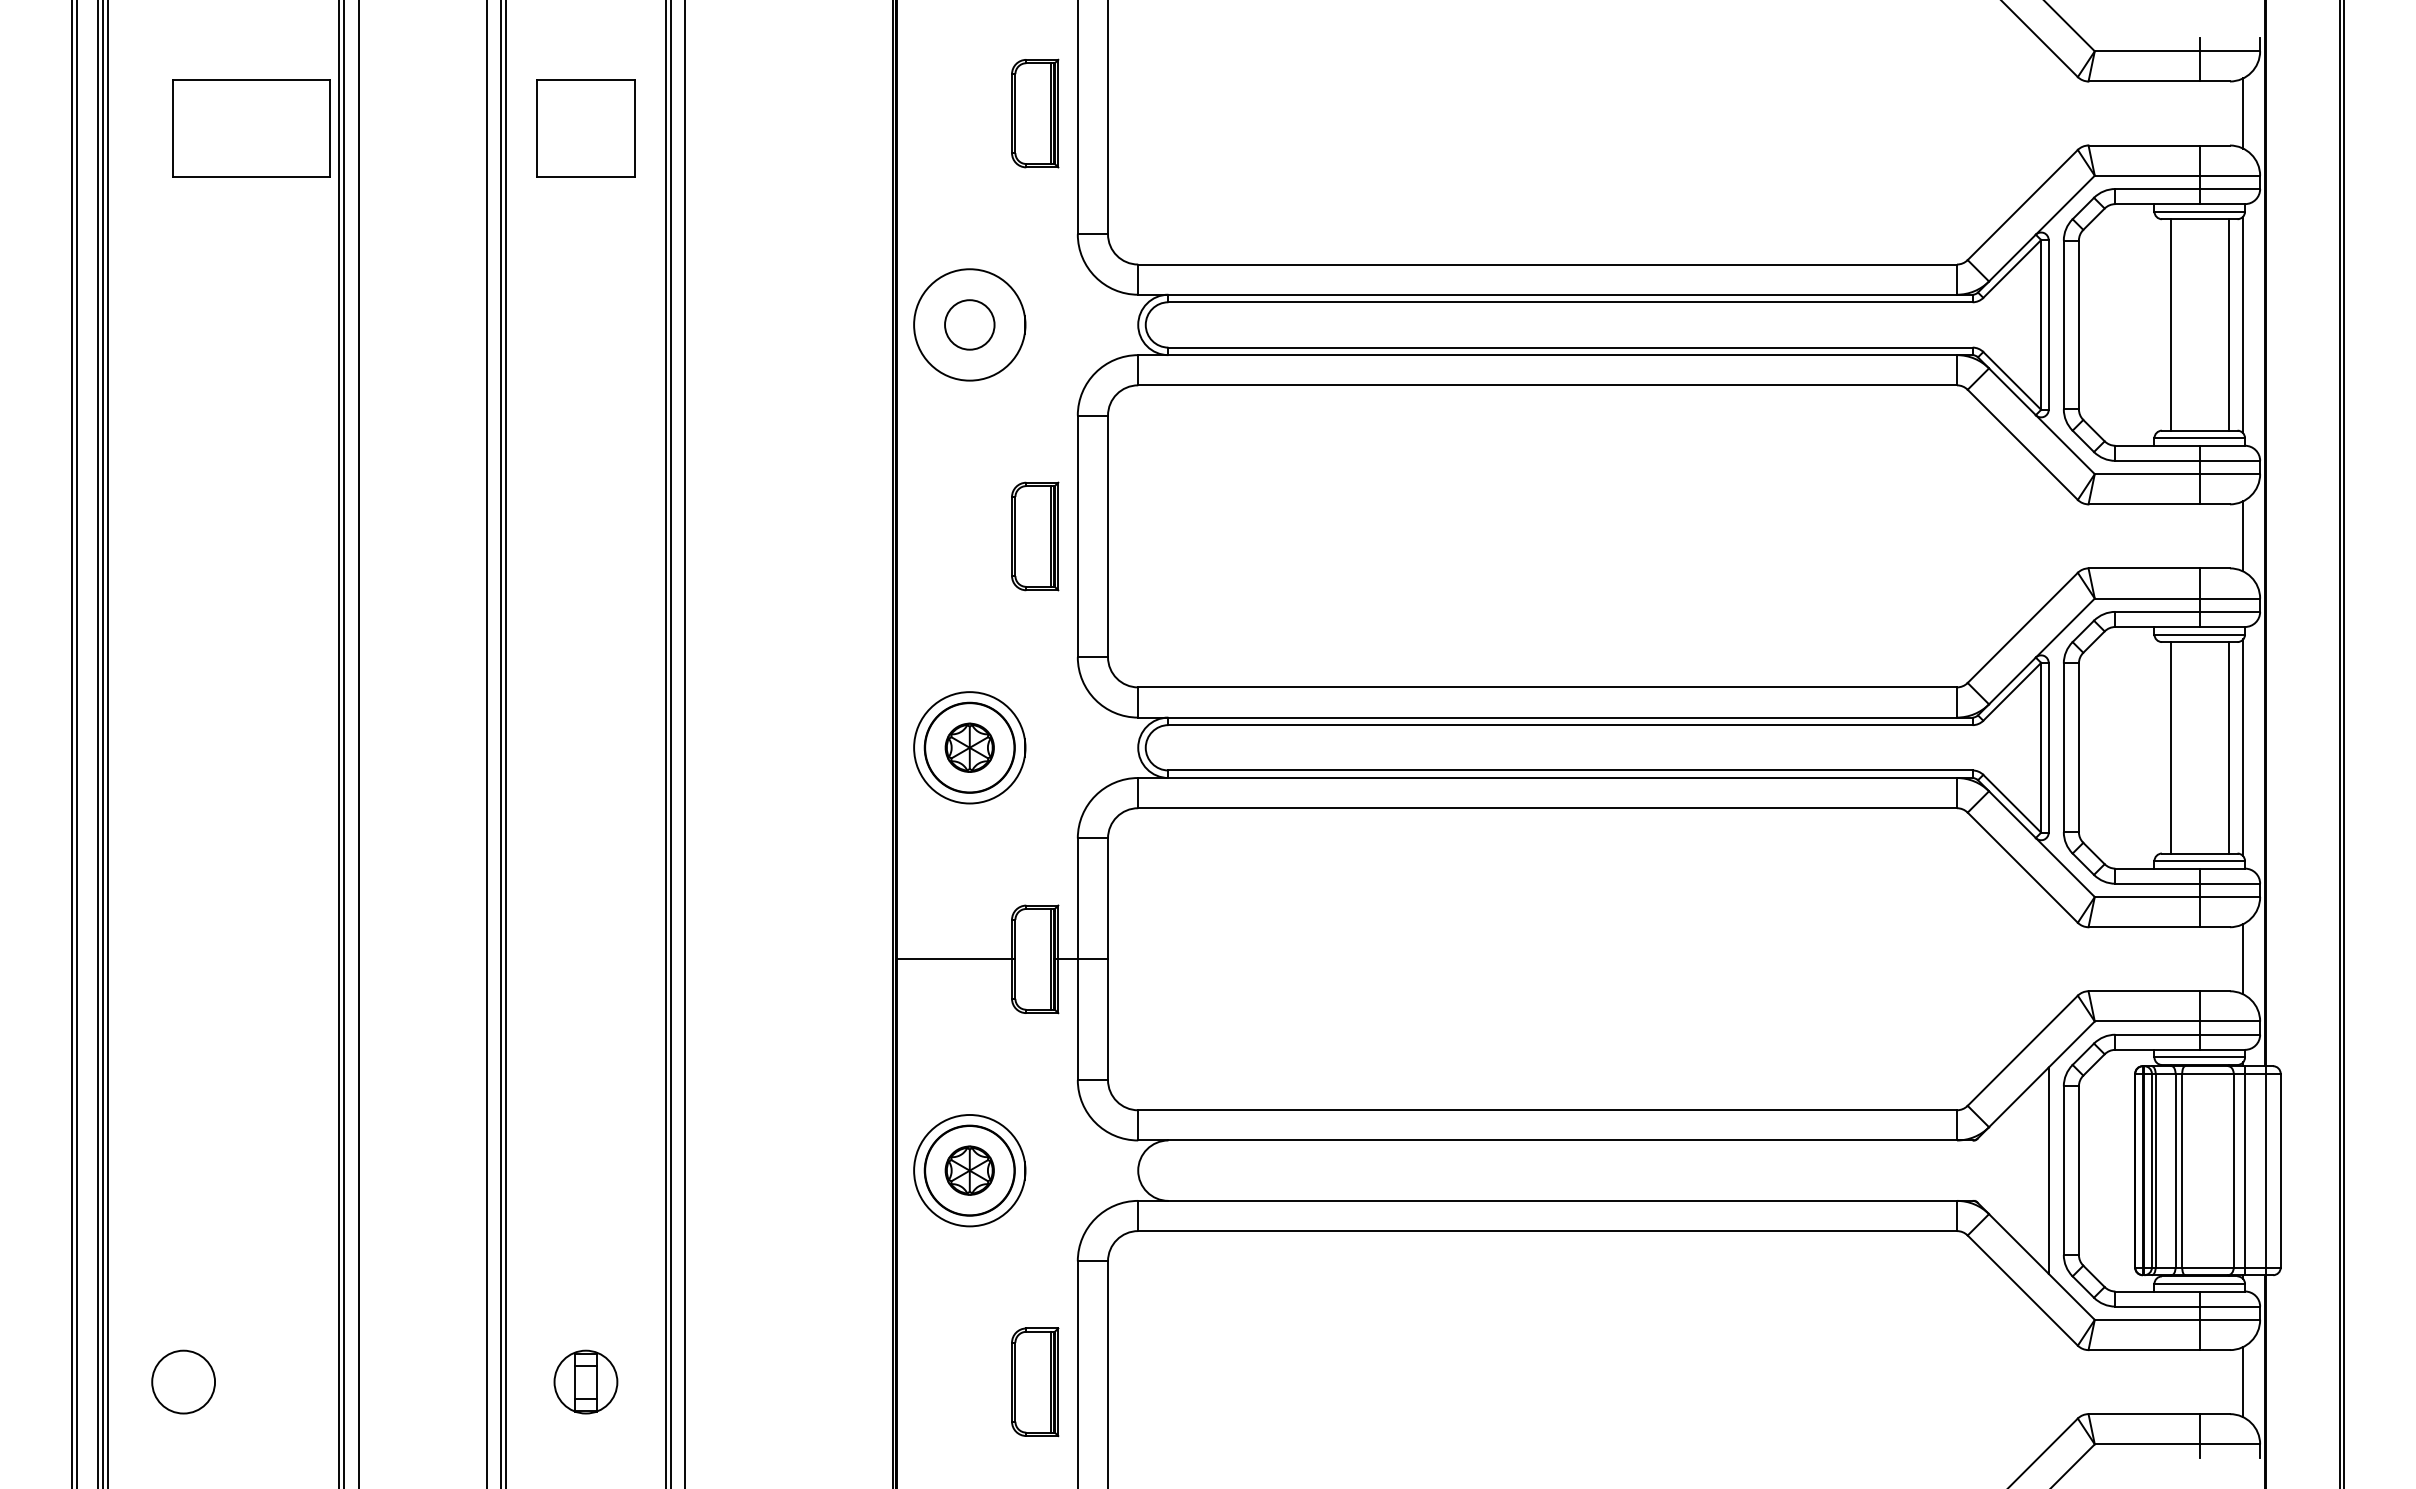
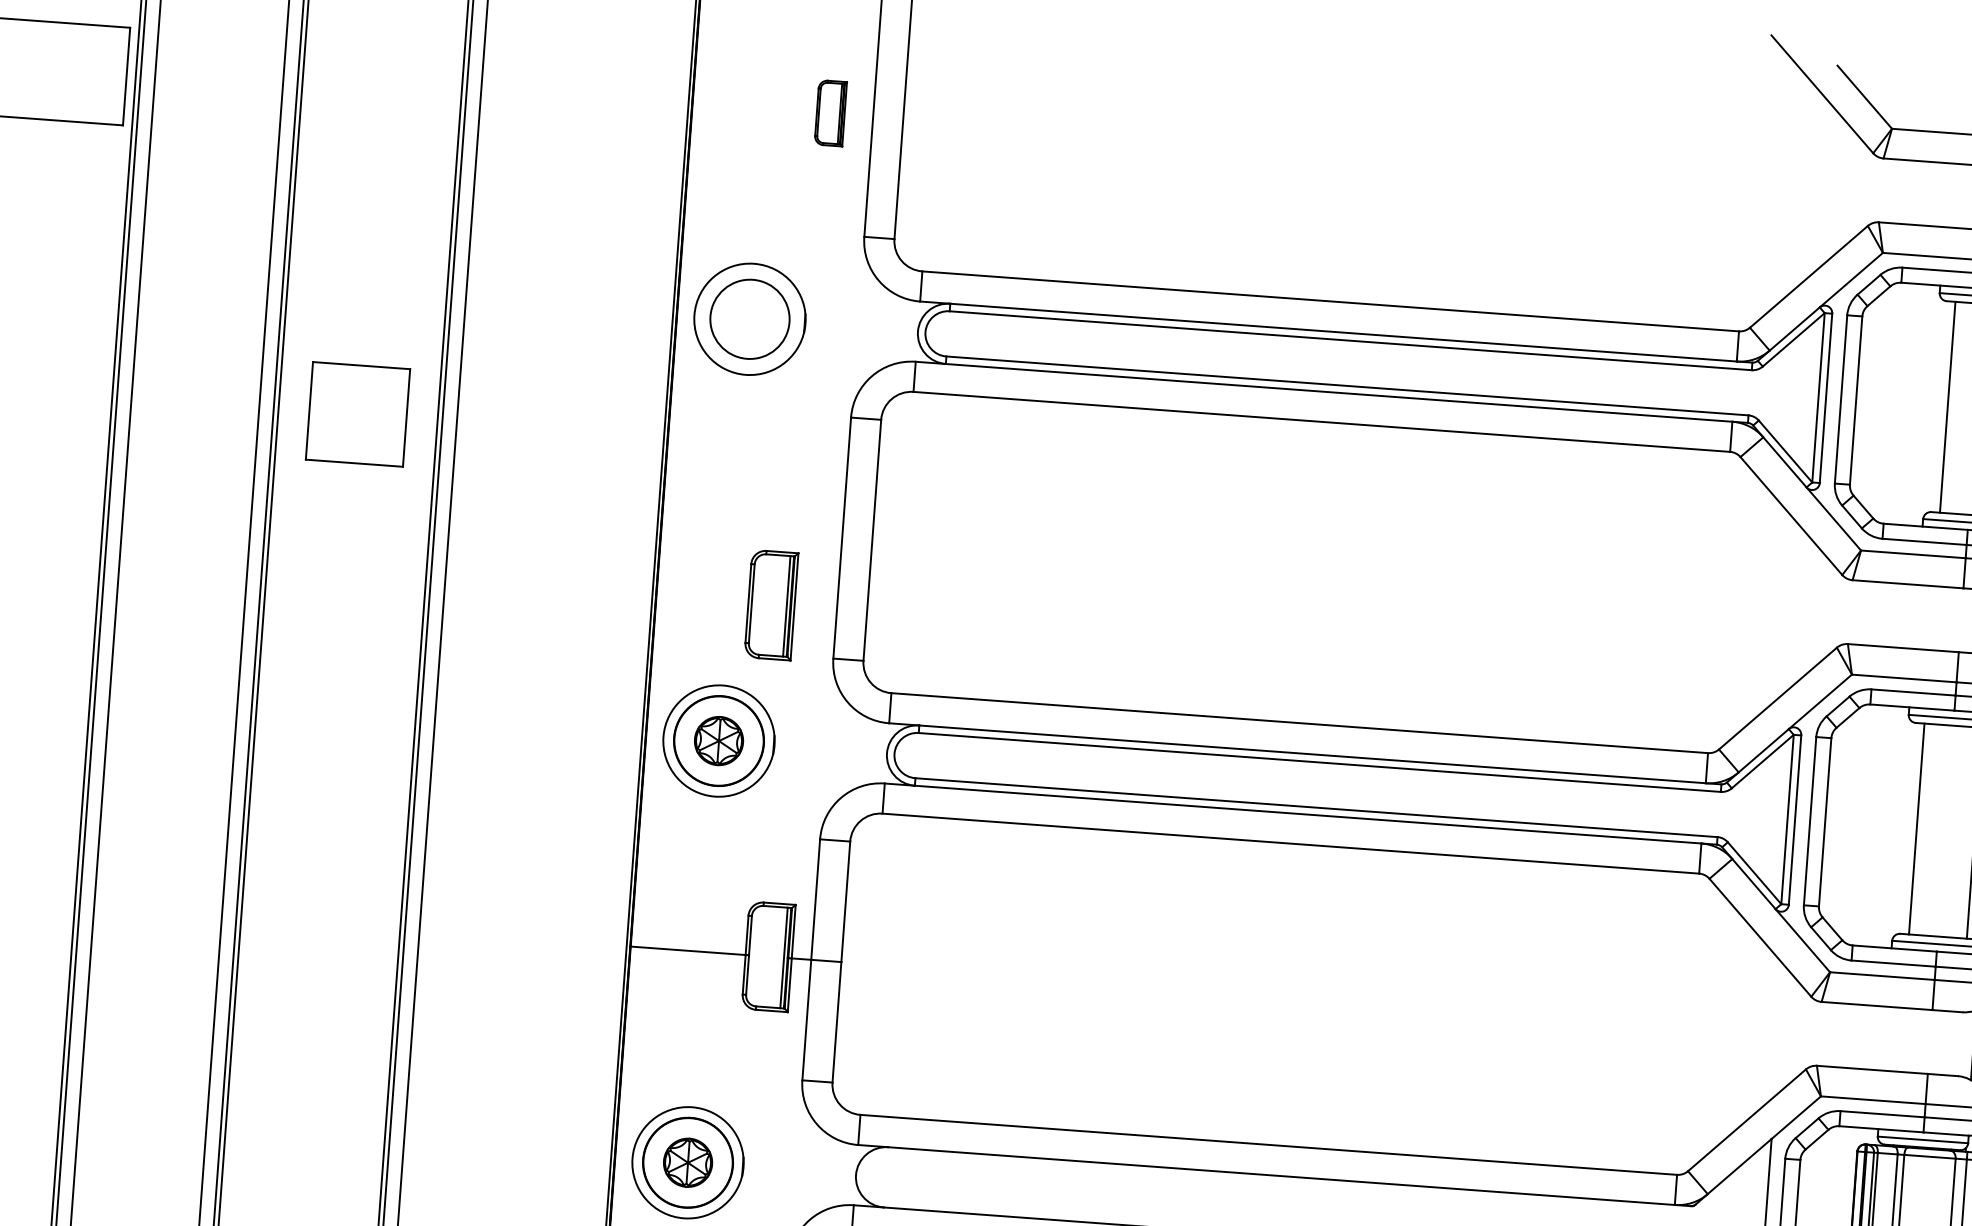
part: (1035, 113) -> (831, 113), size x0.6
part: (585, 128) -> (357, 414), moved
circle: (969, 324) -> (749, 318), size x1.6
part: (1035, 536) -> (771, 605), moved

